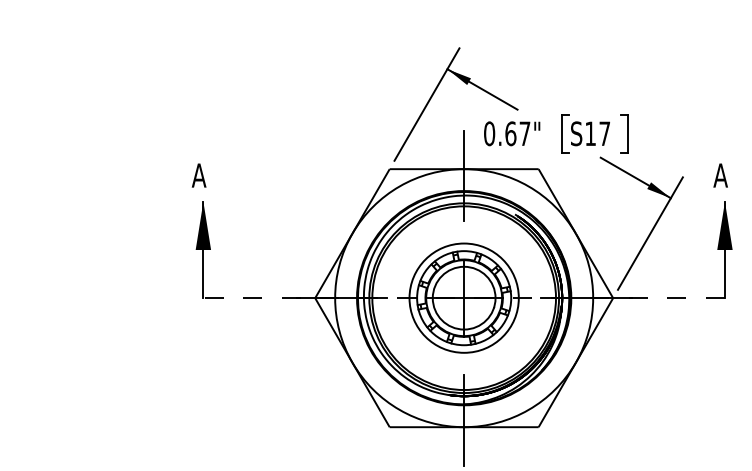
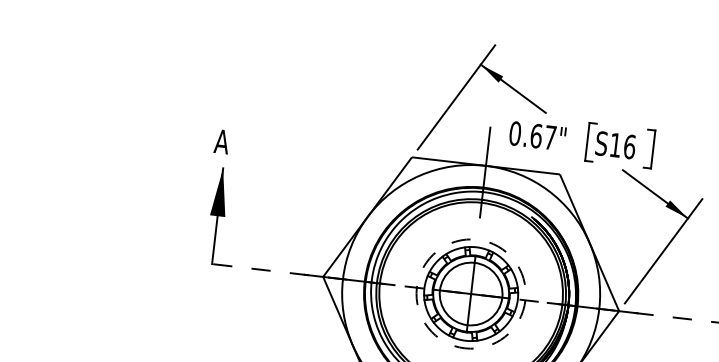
text: (604, 133) -> (629, 146), S17 -> S16
circle: (463, 297) -> (470, 293), solid -> dashed

